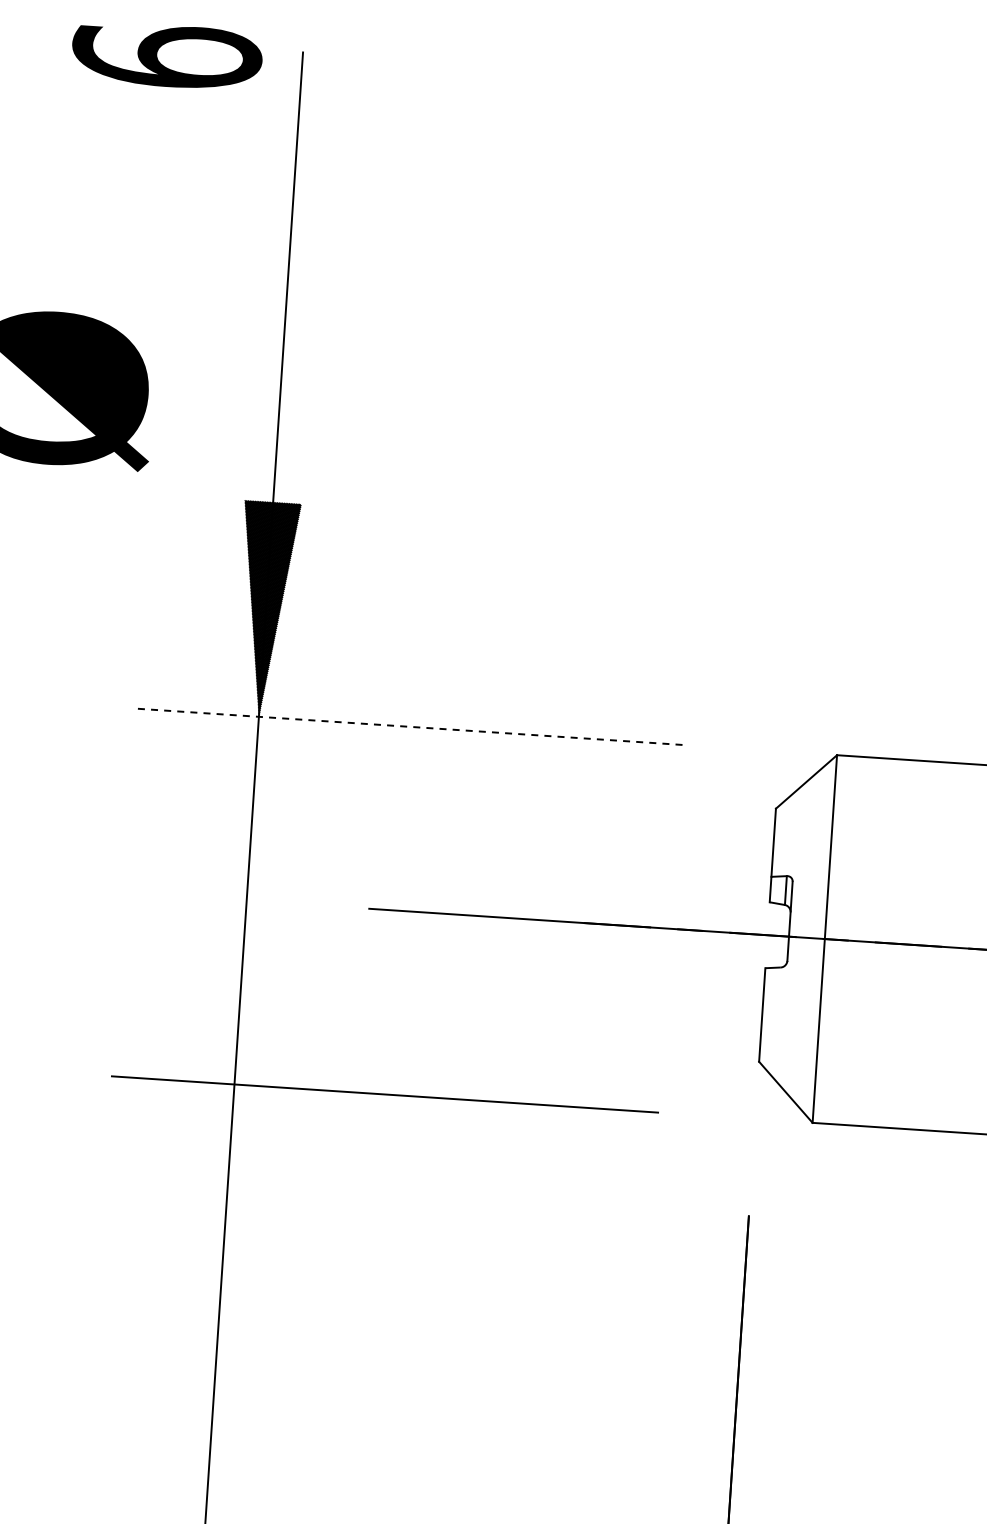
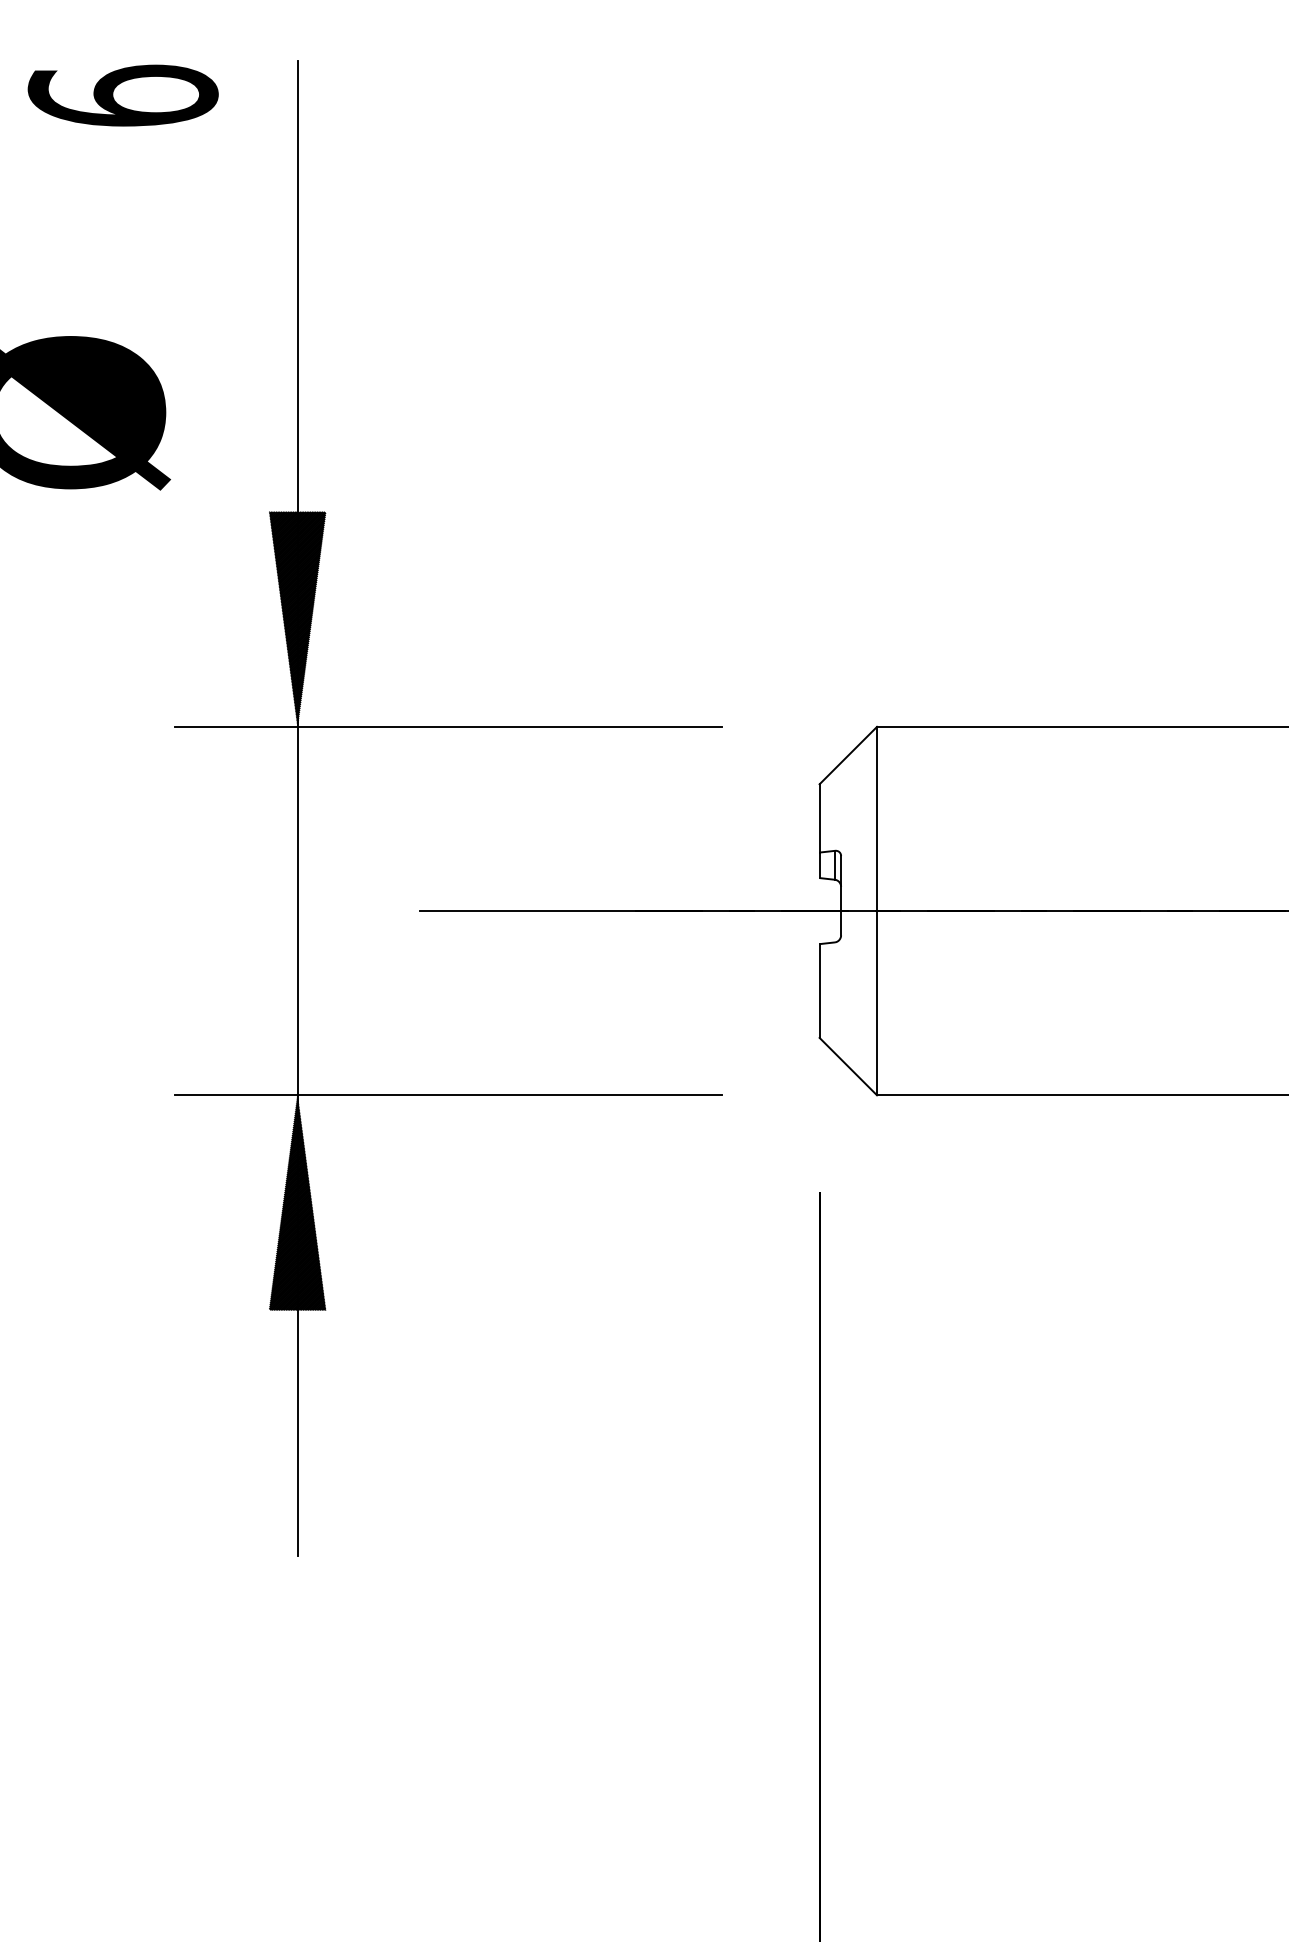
text: (166, 55) -> (122, 95), moved
line: (409, 726) -> (448, 726), dashed -> solid
hatch: (227, 1192) -> (297, 1203), added

